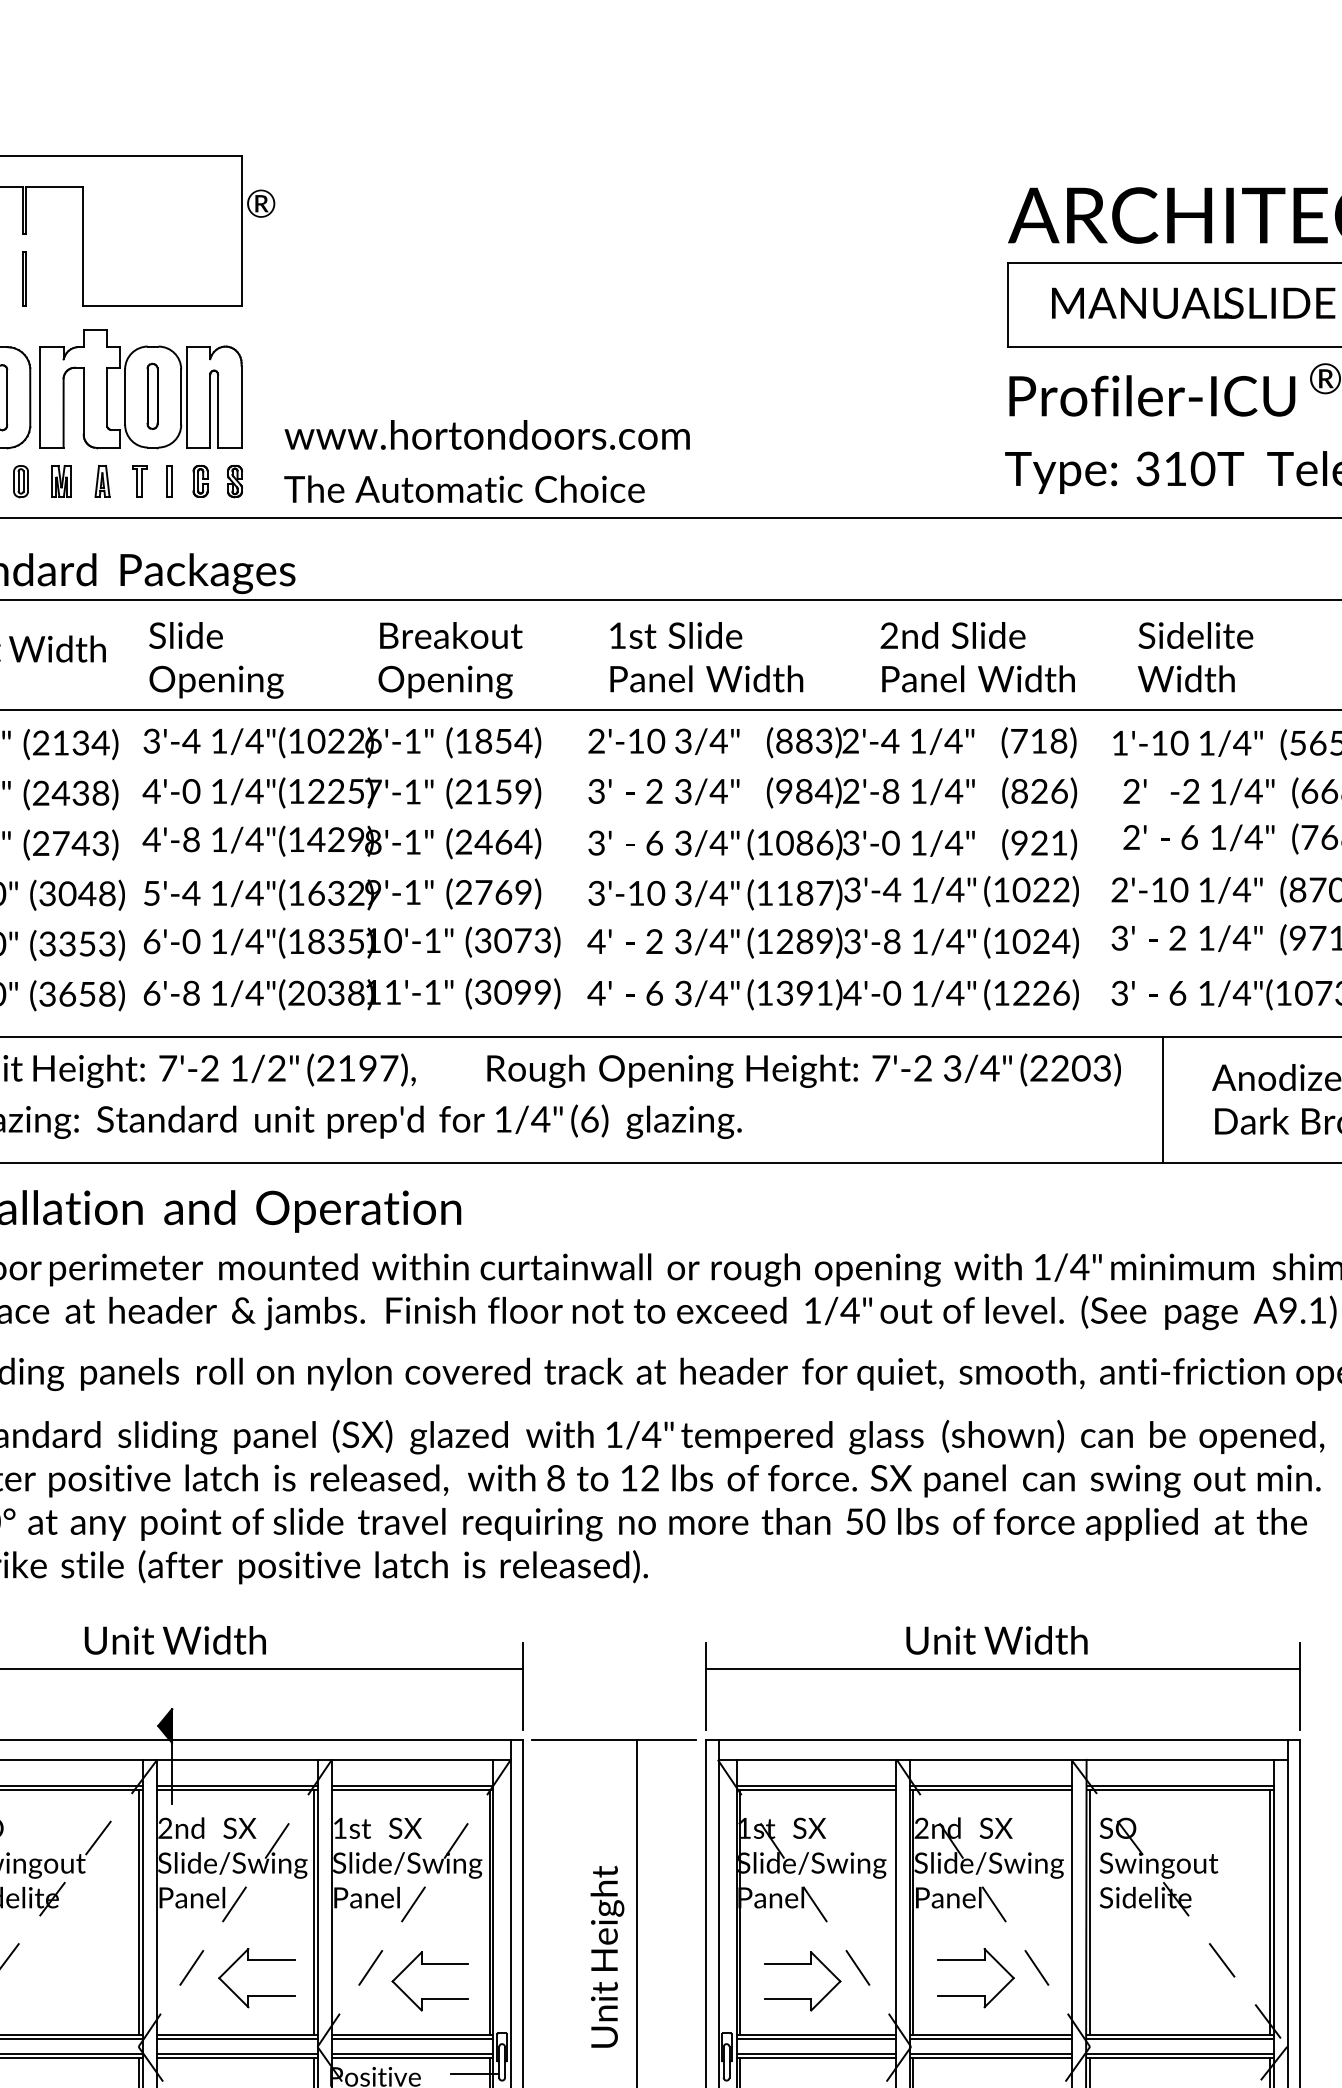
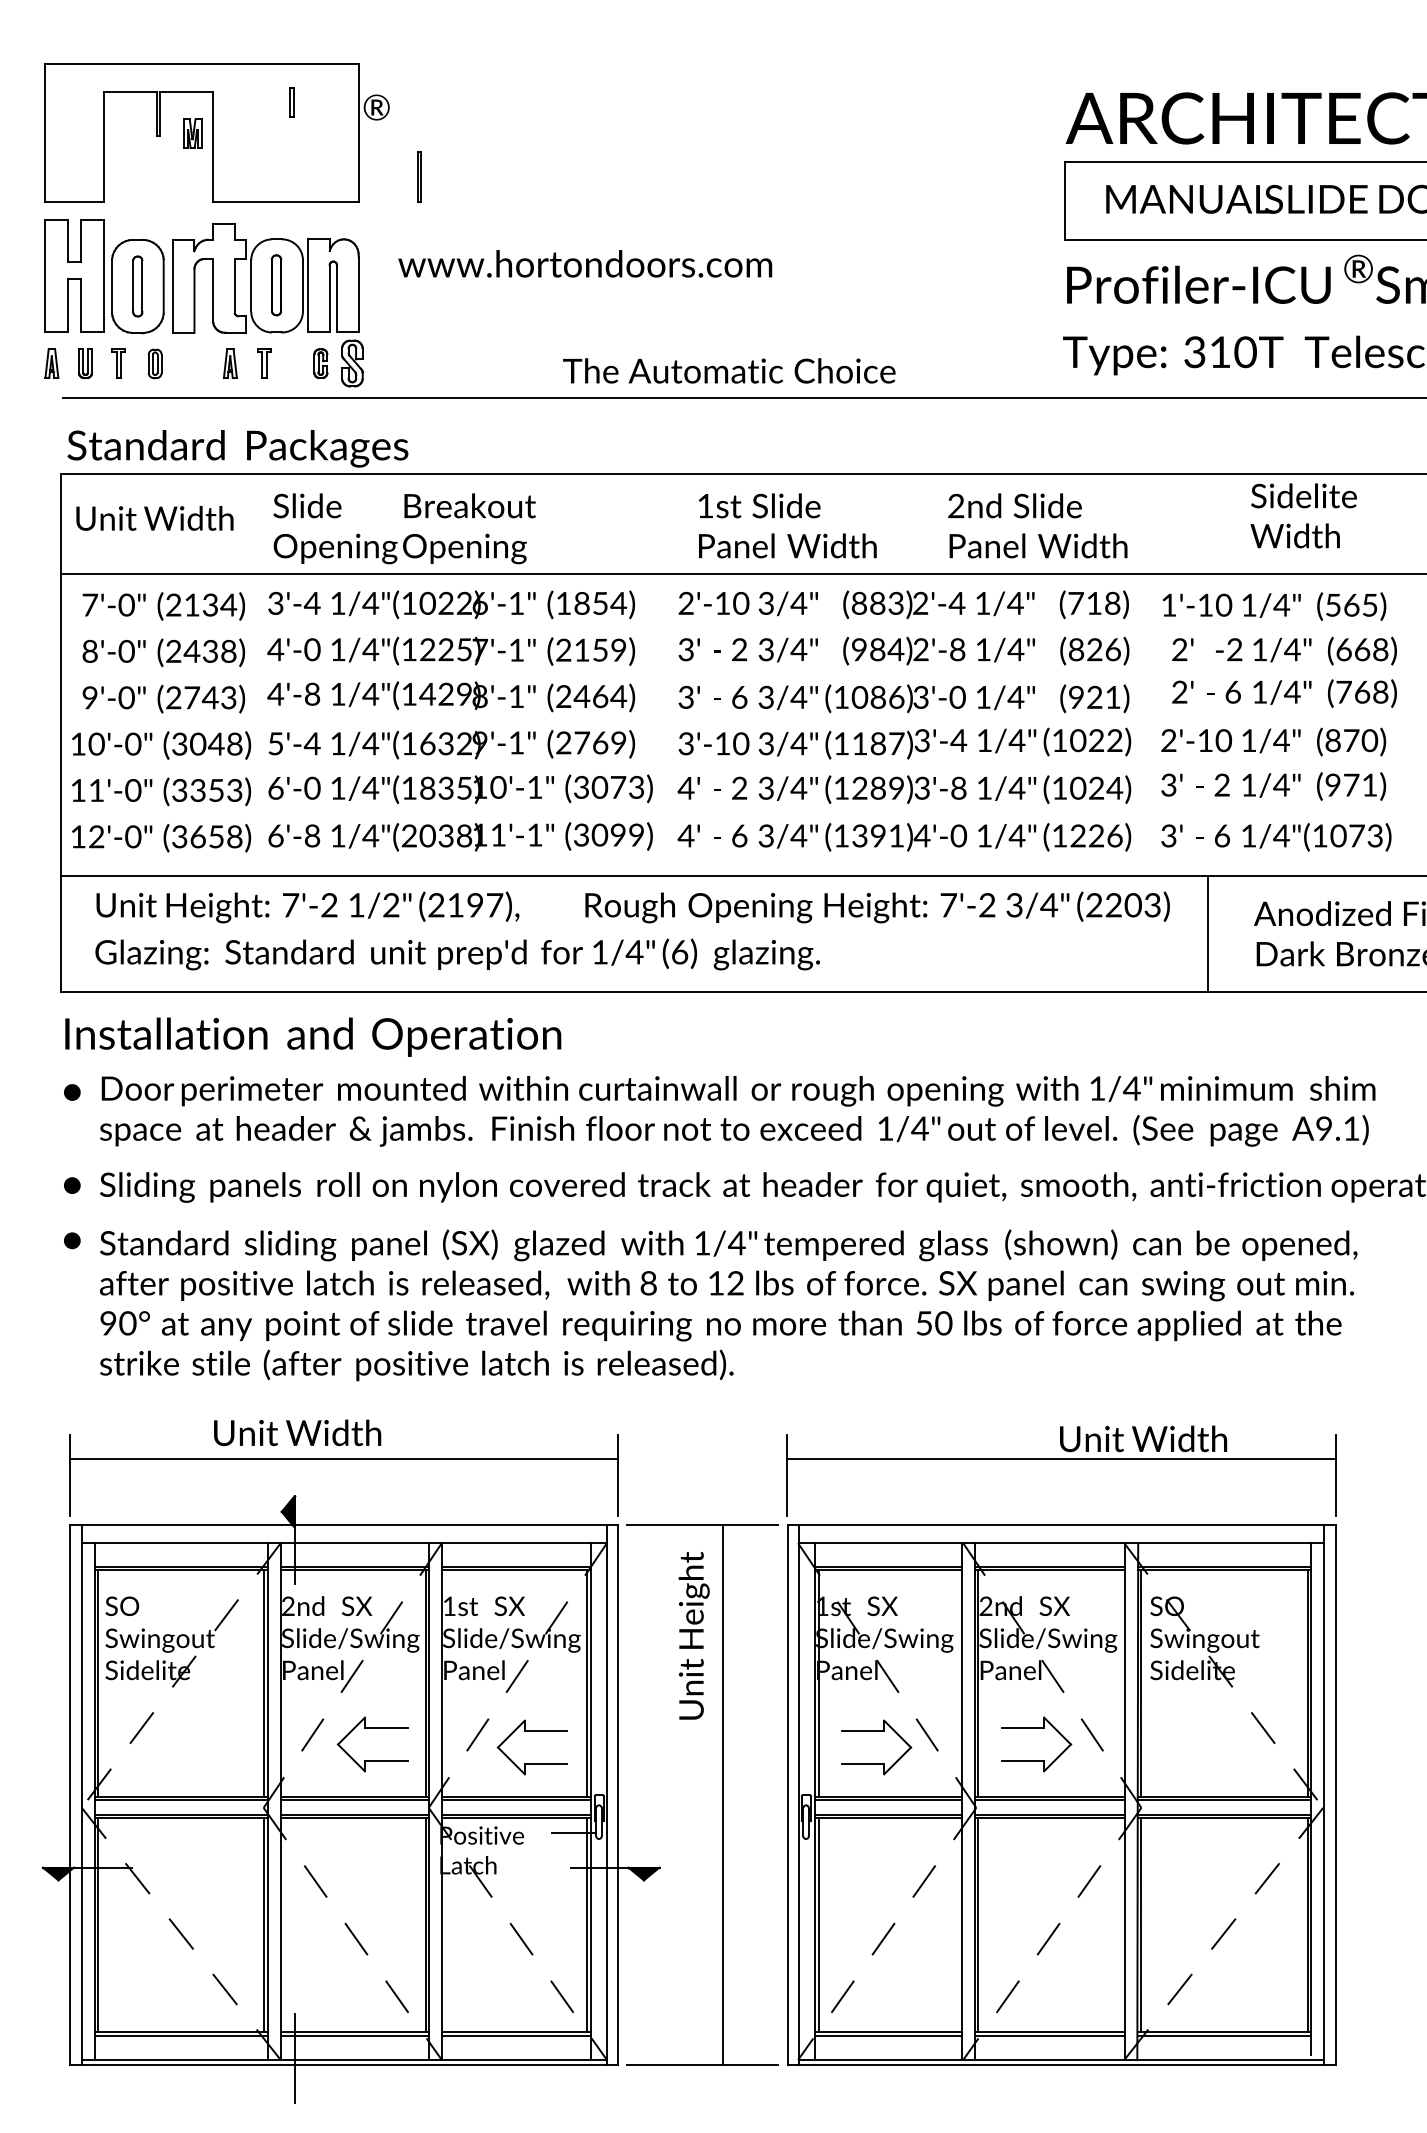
line: (23, 278) -> (418, 176), moved
text: (487, 434) -> (585, 263), moved
part: (61, 481) -> (192, 133), moved
part: (168, 481) -> (291, 102), moved
part: (234, 481) -> (352, 363), size x1.6
text: (464, 488) -> (729, 370), moved
text: (1195, 656) -> (1303, 515), moved
text: (450, 660) -> (469, 528), moved
text: (996, 1639) -> (1143, 1438), moved
text: (606, 1956) -> (693, 1635), moved

